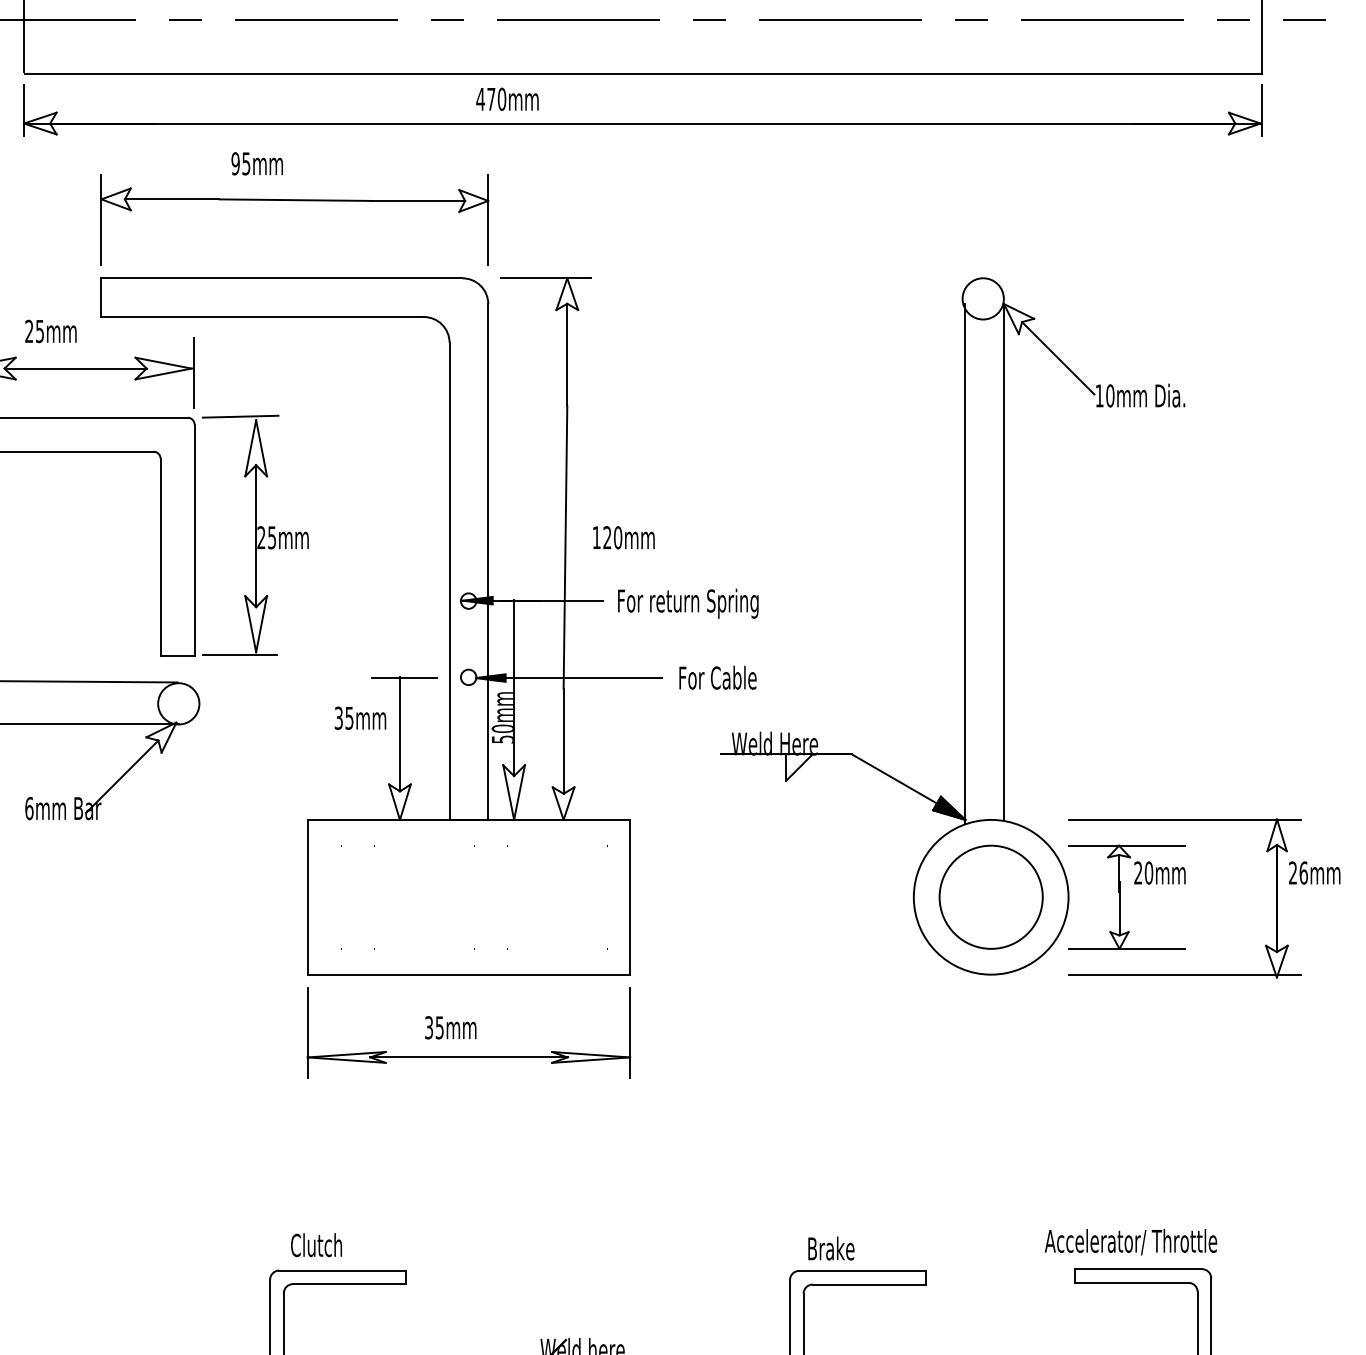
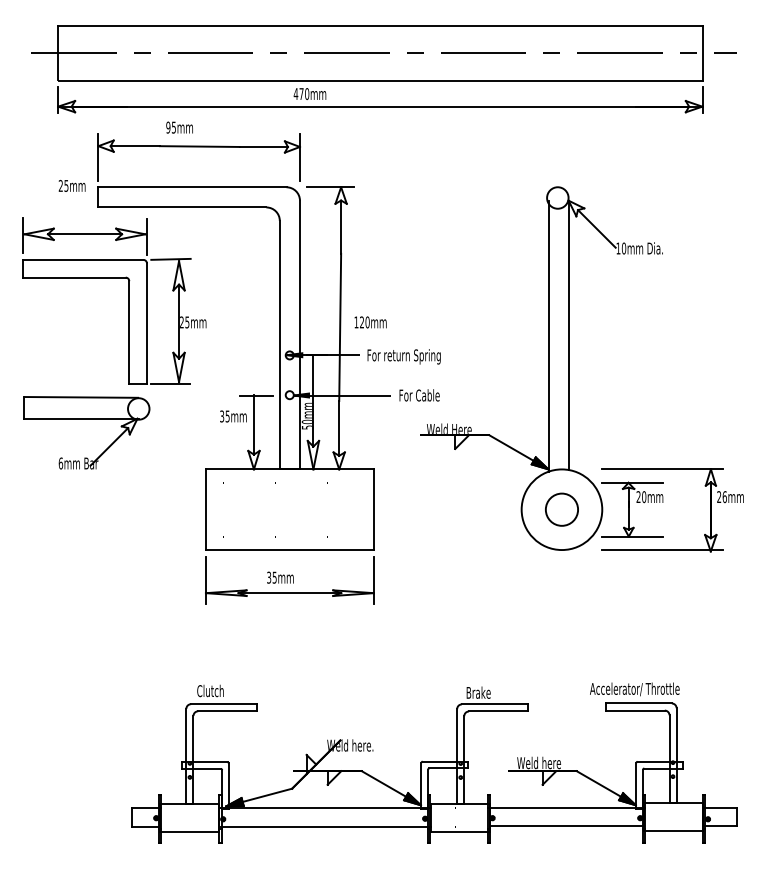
text: (49, 330) -> (71, 185), moved
circle: (990, 896) -> (561, 509), size x0.6

